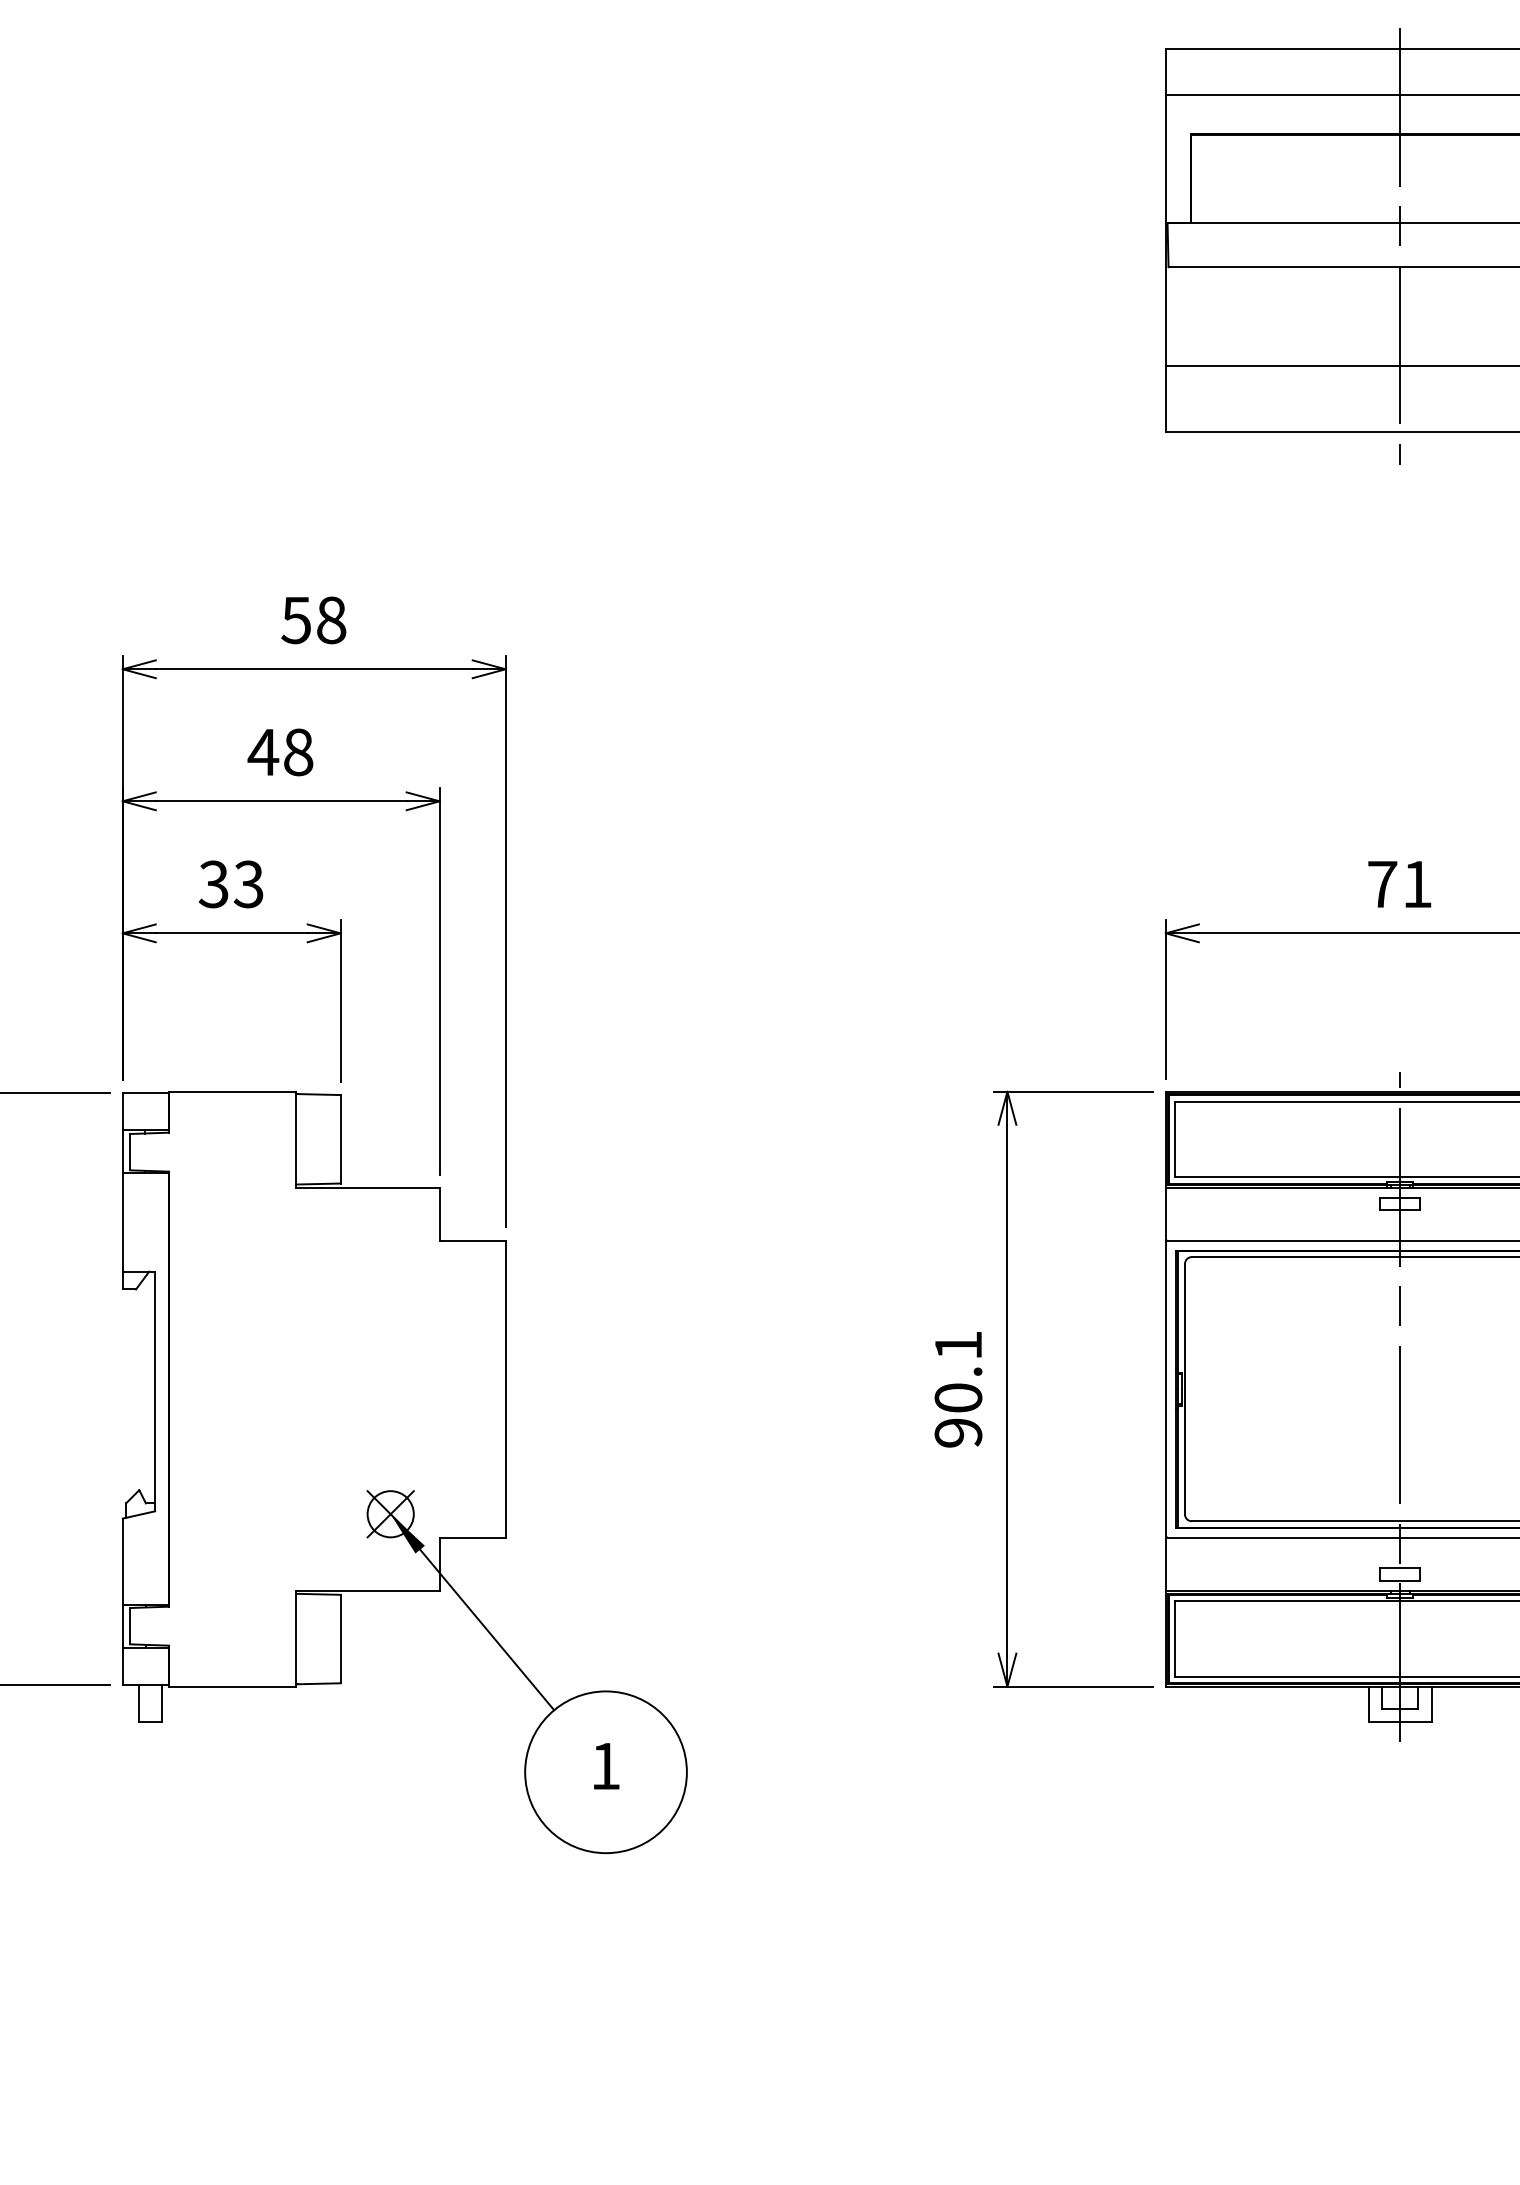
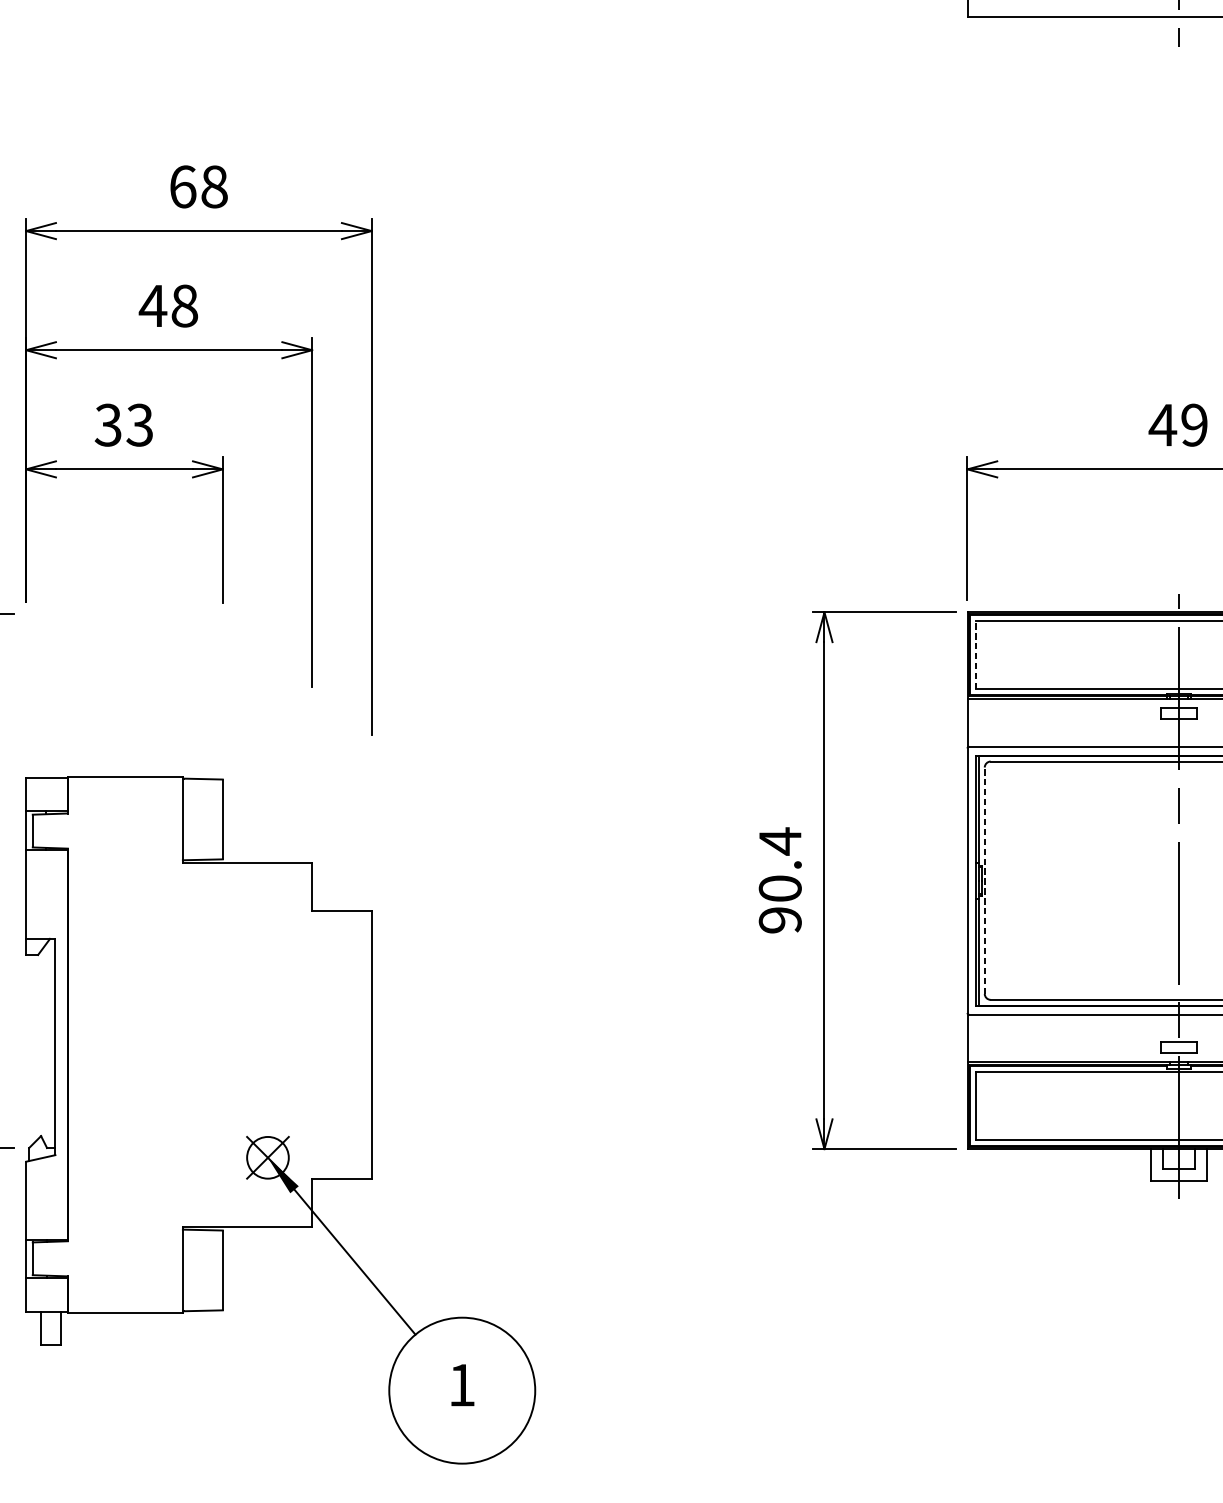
text: (296, 620) -> (182, 187), 58 -> 68
text: (1398, 884) -> (1177, 425), 71 -> 49
line: (1175, 1139) -> (976, 655), solid -> dashed
text: (958, 1345) -> (780, 841), 90.1 -> 90.4
line: (1185, 1388) -> (985, 880), solid -> dashed
part: (404, 1472) -> (280, 1120), moved

